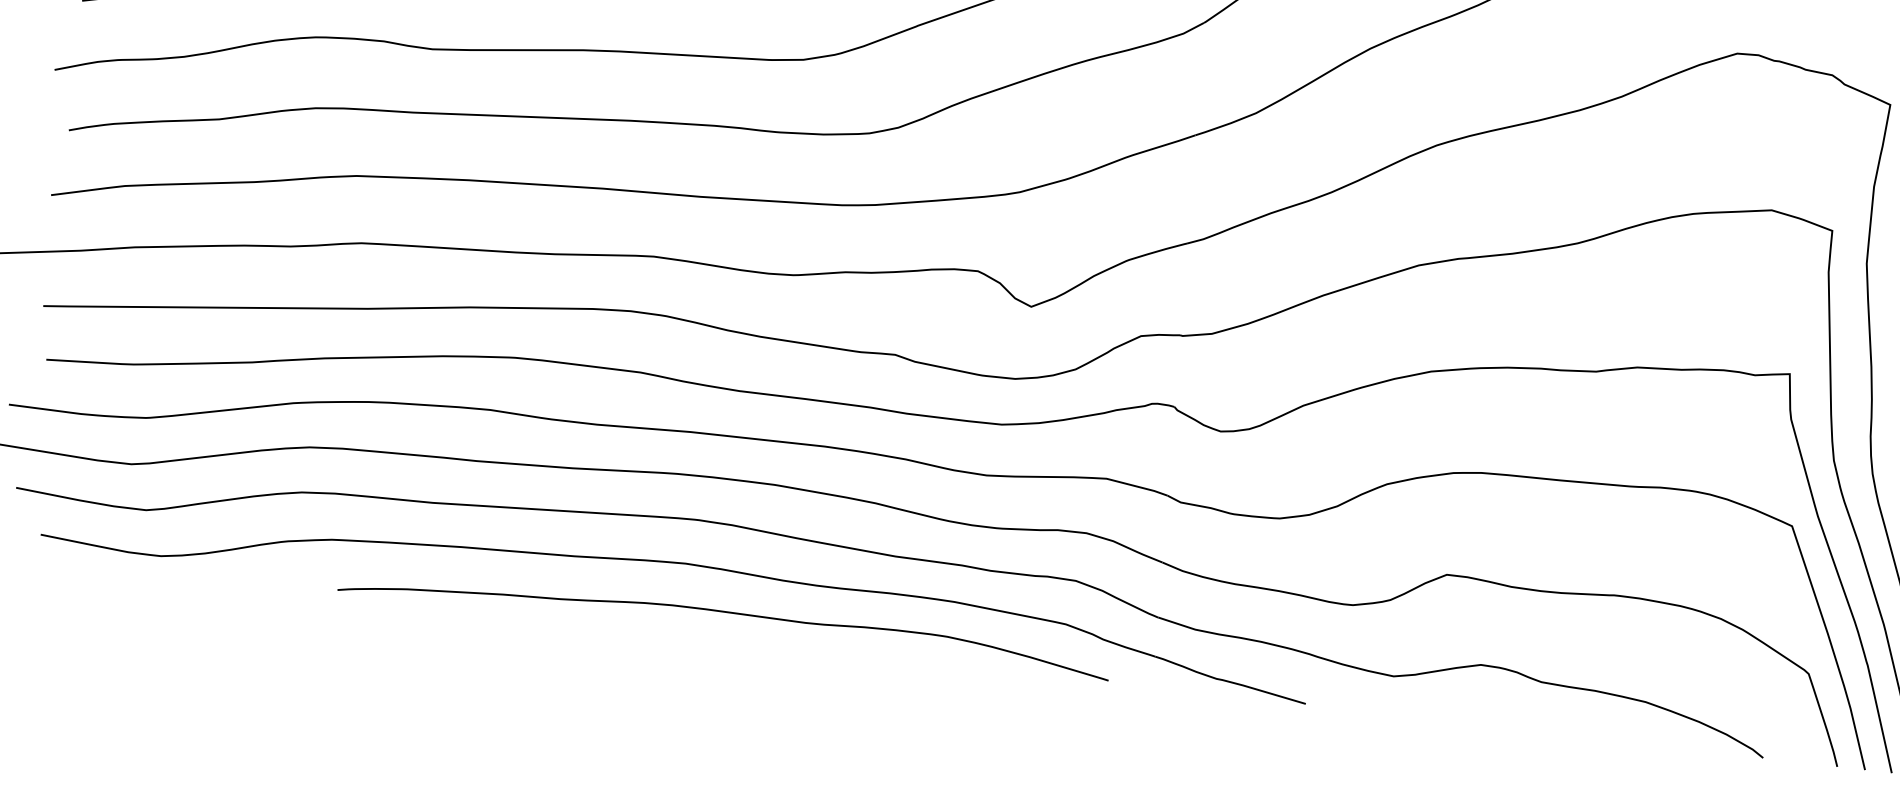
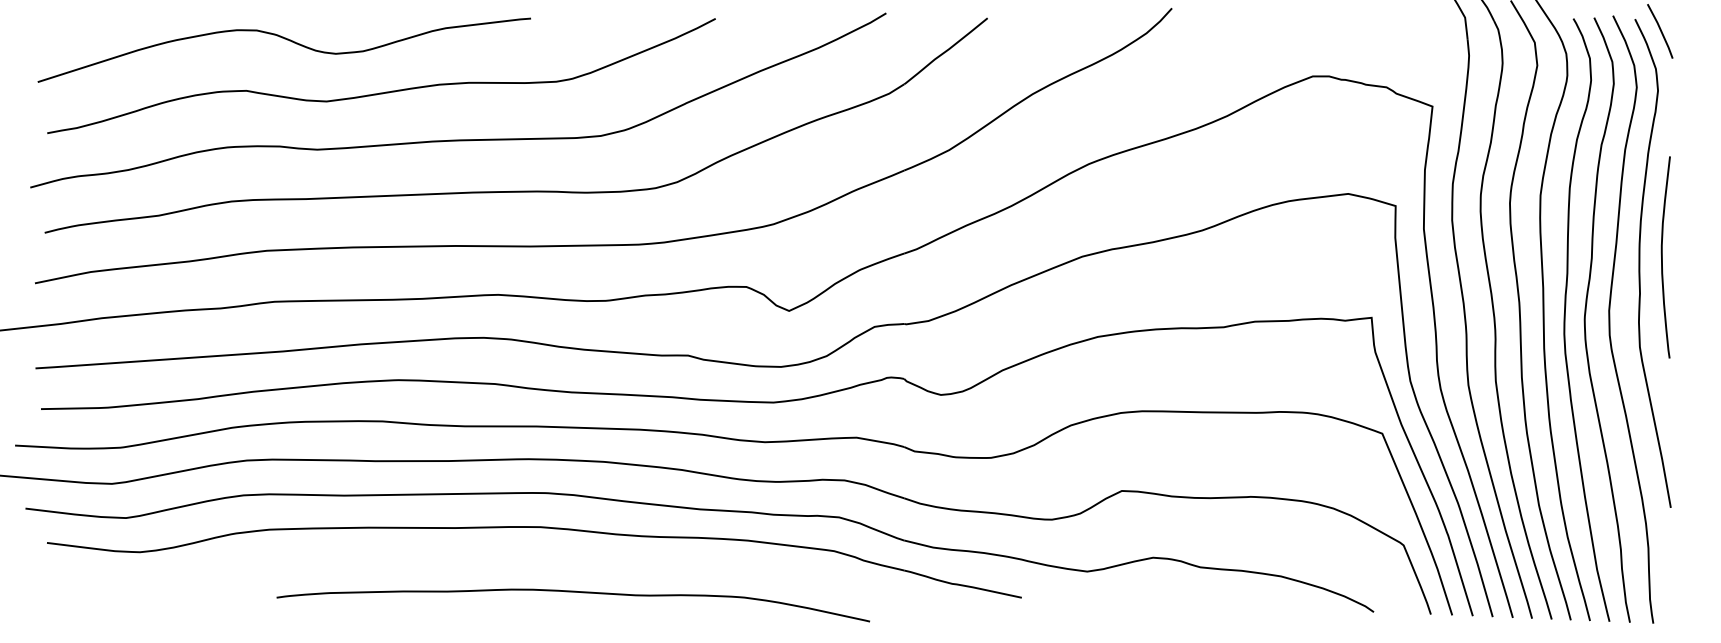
curve: (723, 612) -> (572, 592), moved

